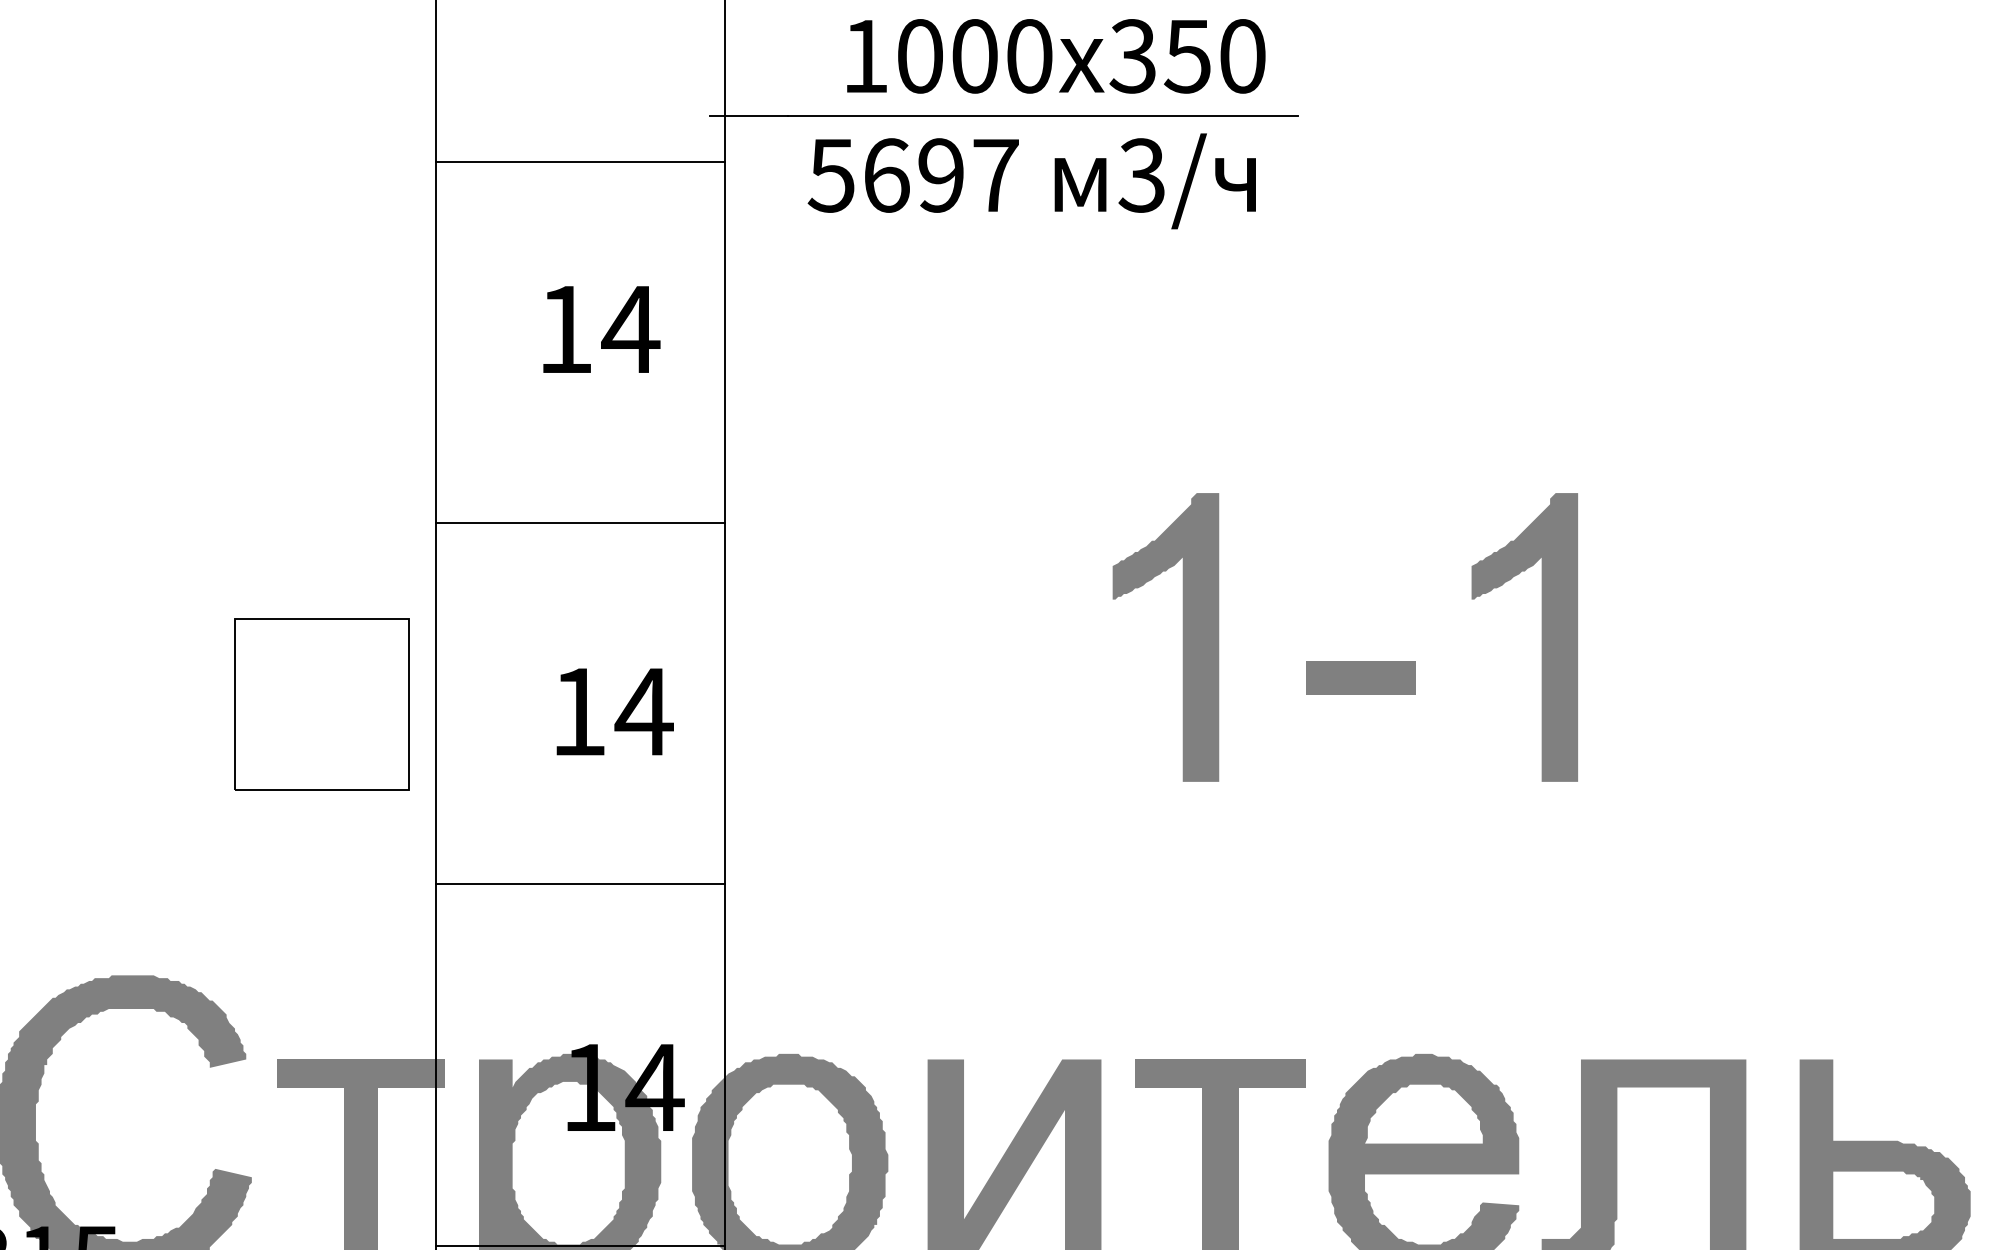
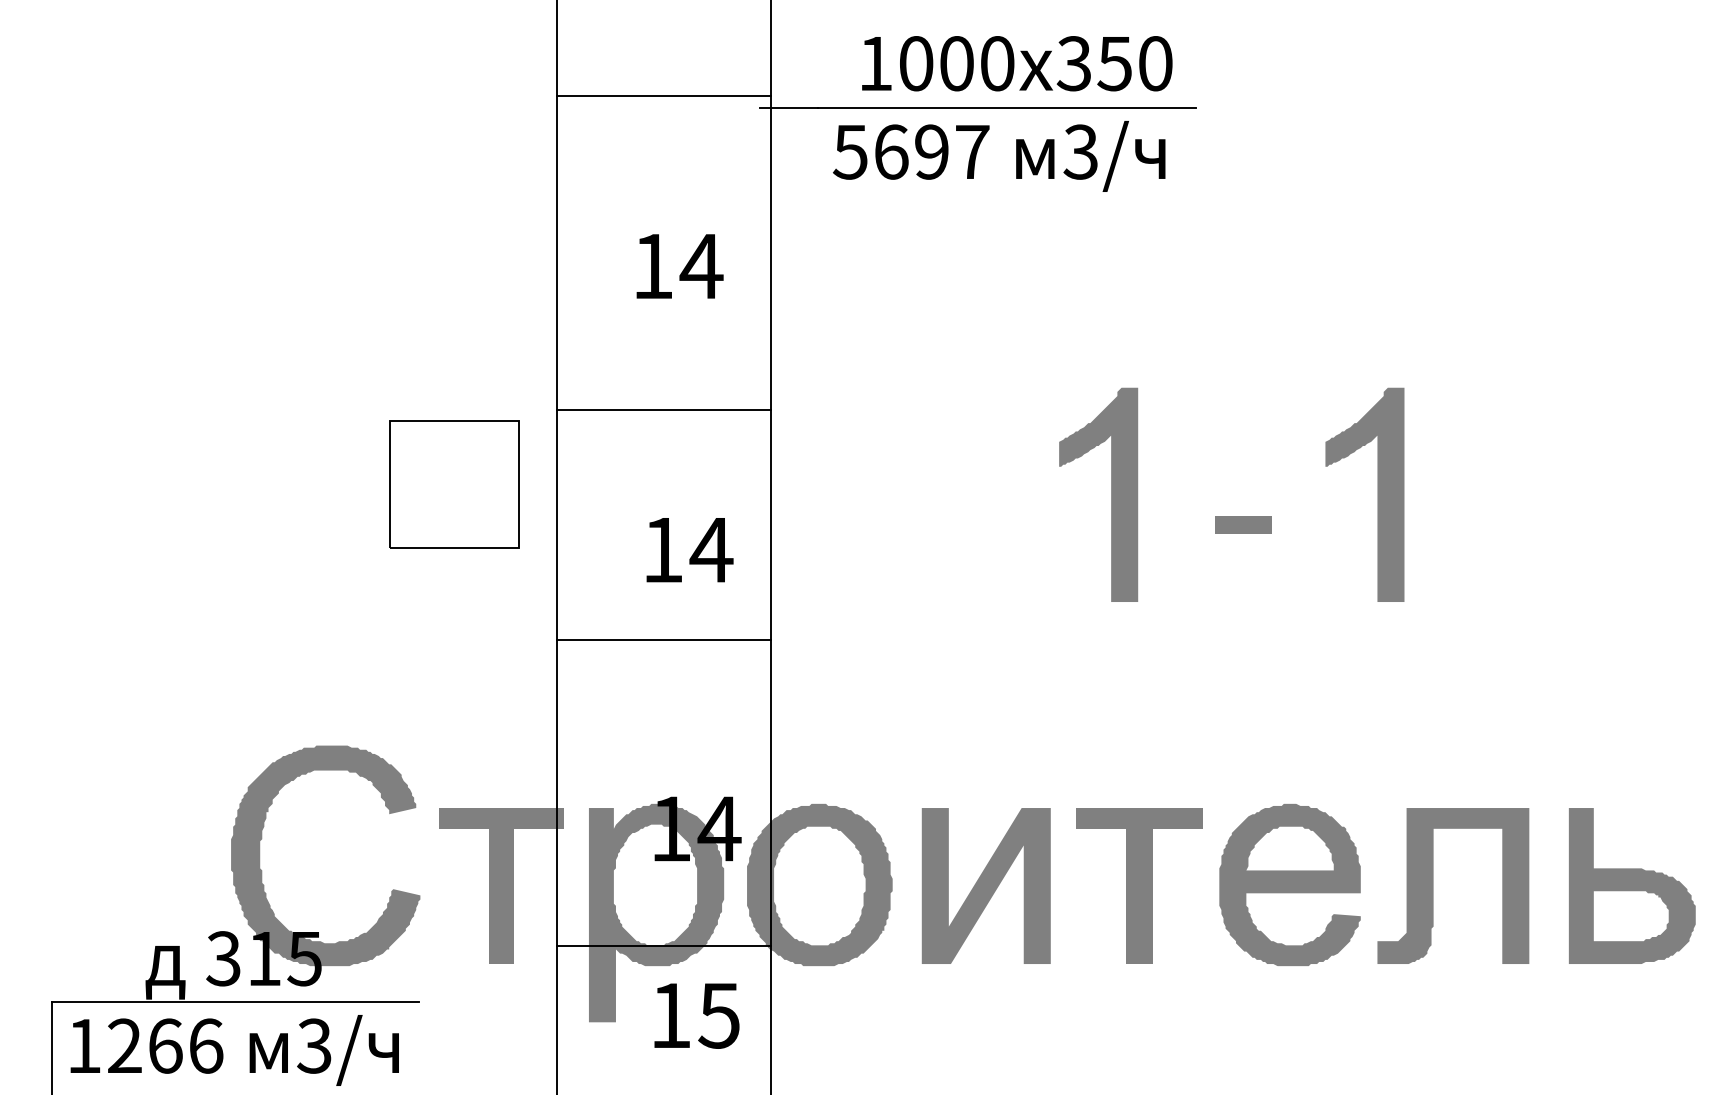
line: (579, 162) -> (663, 96), moved
part: (1361, 678) -> (1243, 525), size x0.7
part: (322, 704) -> (454, 484), moved
line: (579, 884) -> (663, 640), moved

